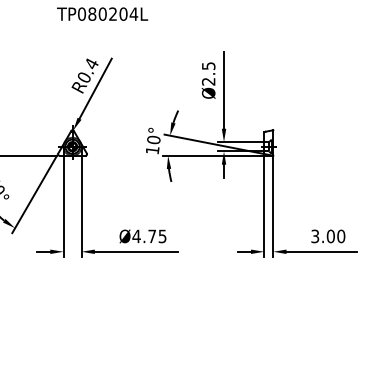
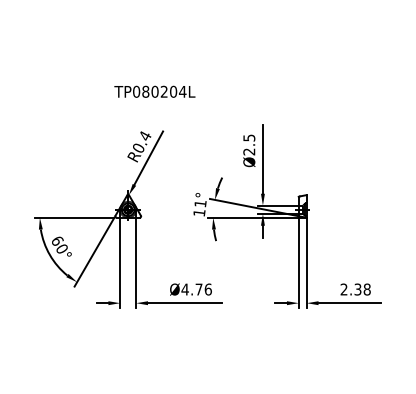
text: (153, 139) -> (200, 203), 10° -> 11°
text: (161, 236) -> (207, 289), Ø4.75 -> Ø4.76
text: (328, 236) -> (355, 289), 3.00 -> 2.38

